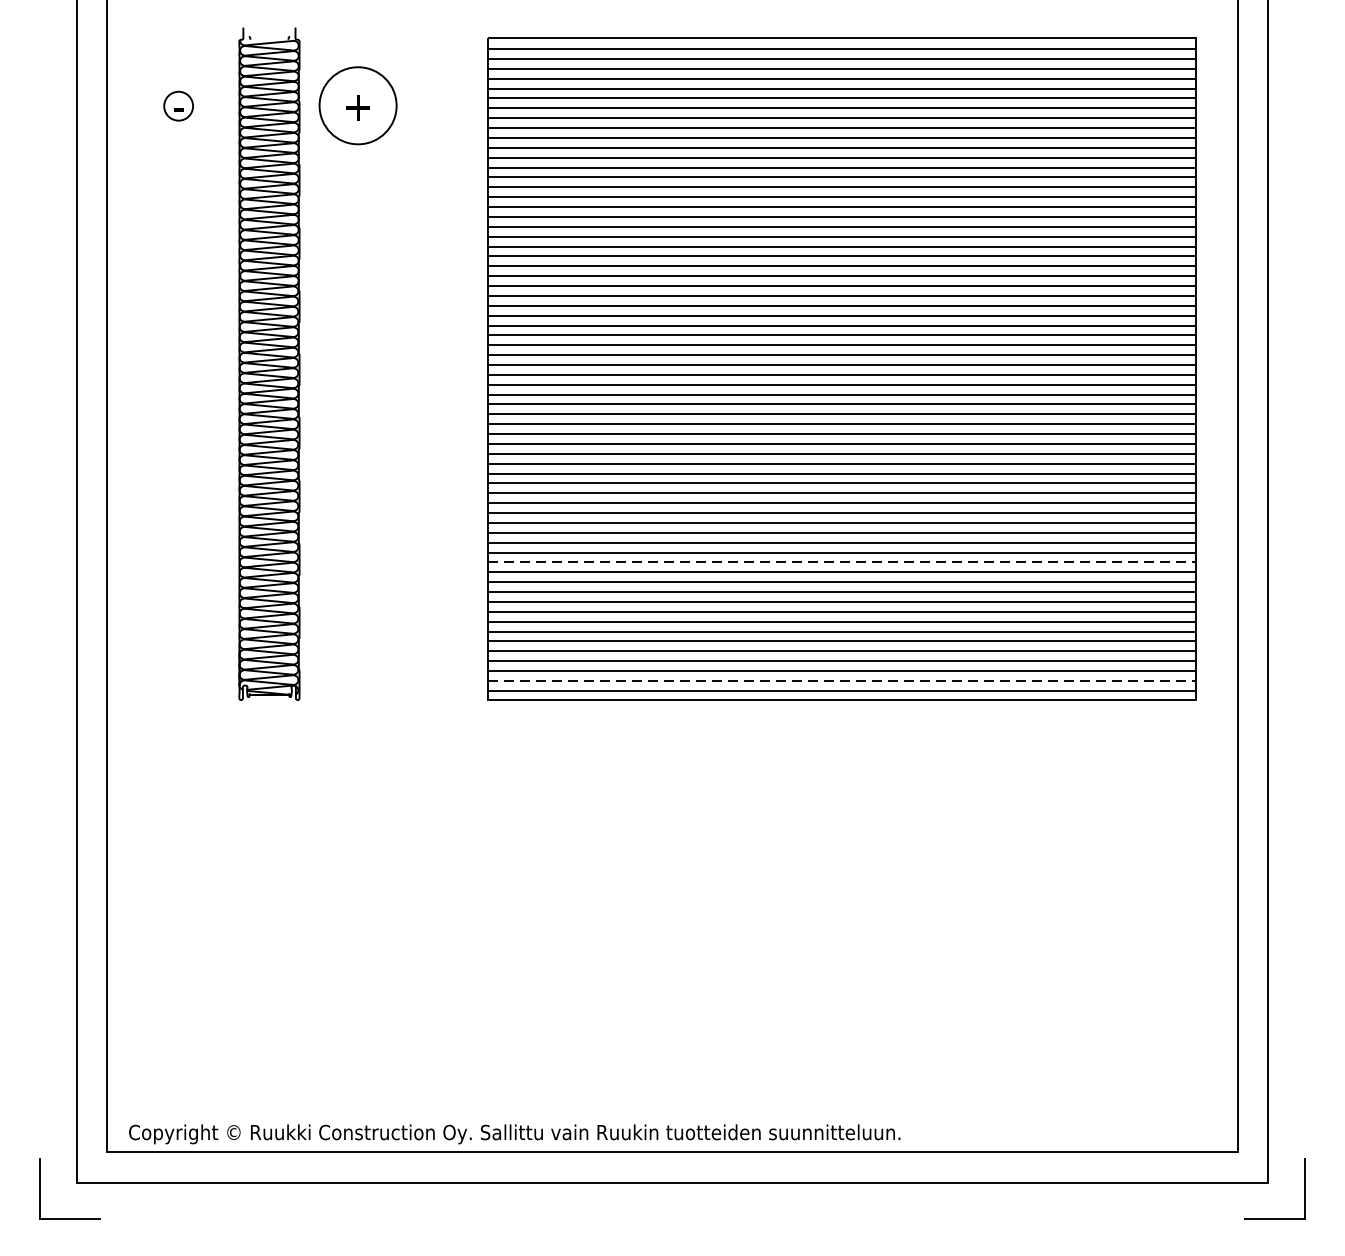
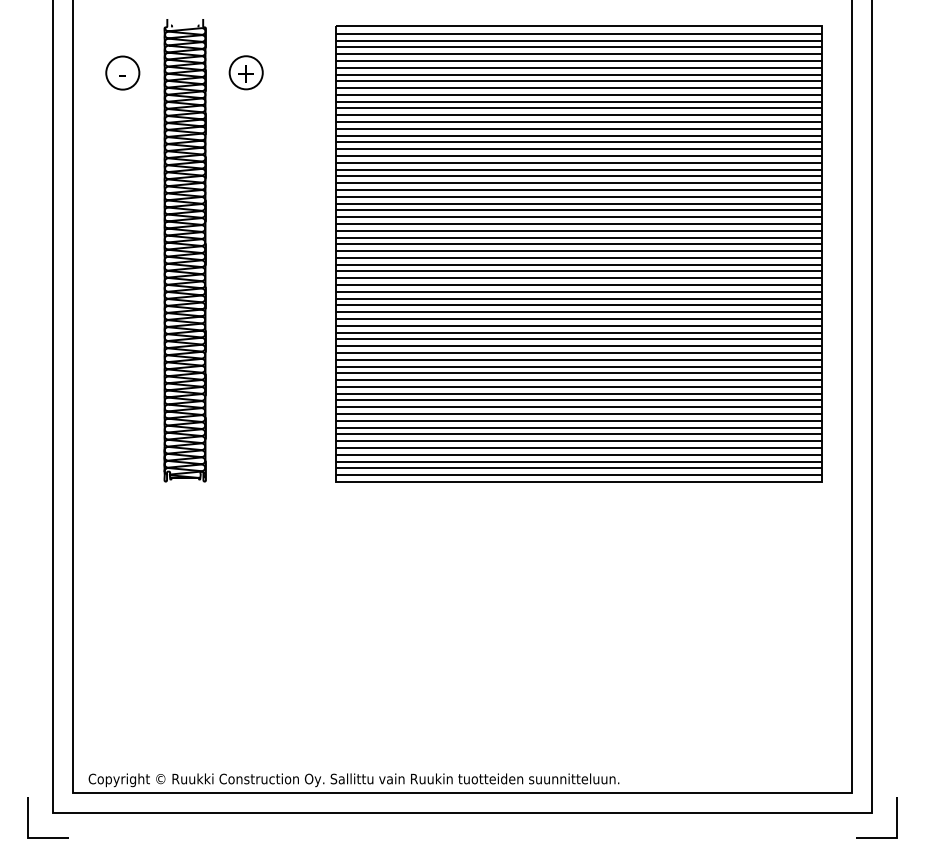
circle: (178, 105) -> (122, 72), size x1.67
circle: (357, 105) -> (245, 72), size x0.62
line: (842, 561) -> (579, 386), dashed -> solid
line: (842, 681) -> (579, 468), dashed -> solid

